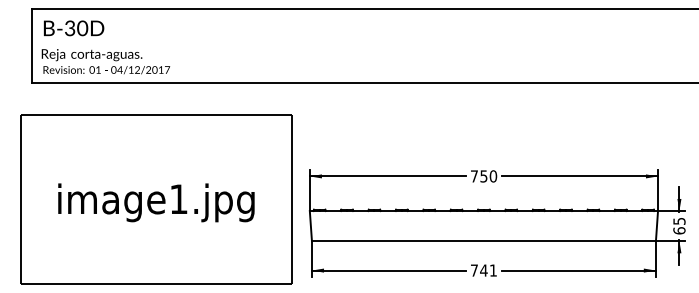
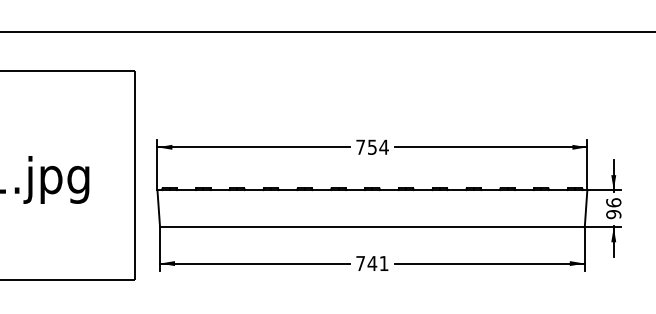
text: (493, 176) -> (384, 147), 750 -> 754
text: (679, 225) -> (613, 207), 65 -> 96

